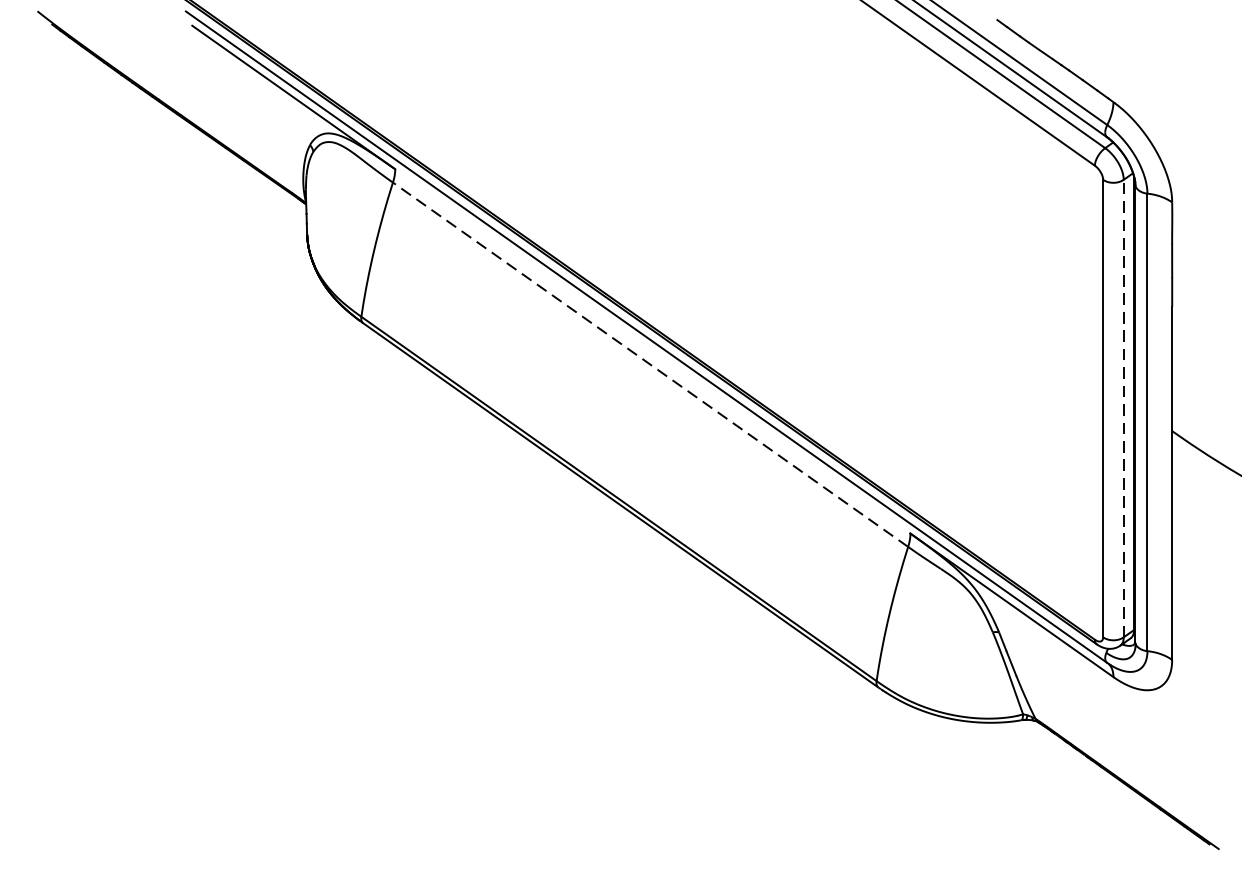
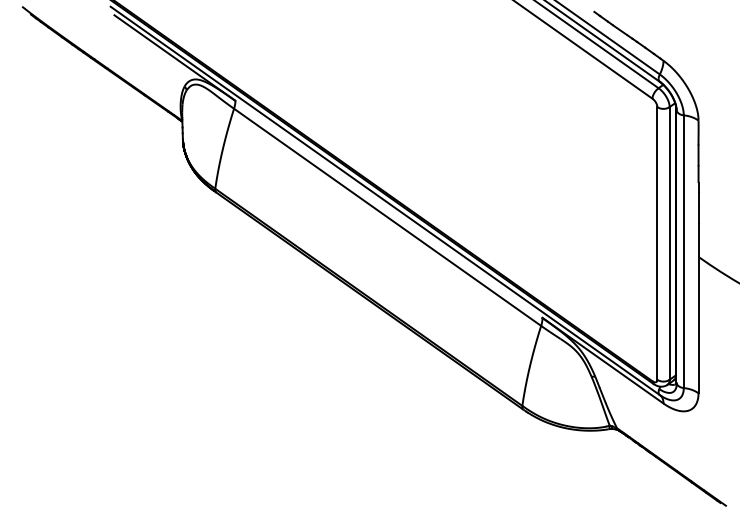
line: (650, 365) -> (387, 217), dashed -> solid
line: (1123, 406) -> (669, 242), dashed -> solid

